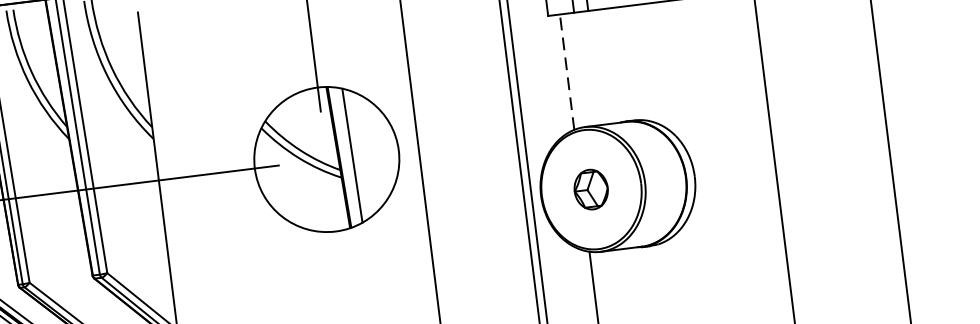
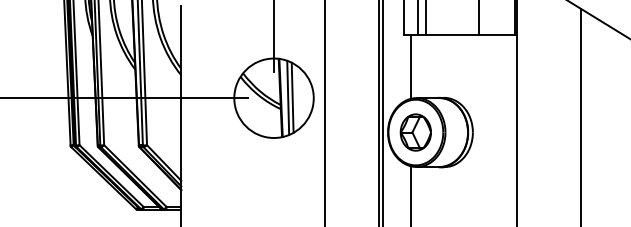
line: (567, 72) -> (410, 67), dashed -> solid
line: (360, 153) -> (292, 97), added
part: (590, 189) -> (415, 132), size x1.67

